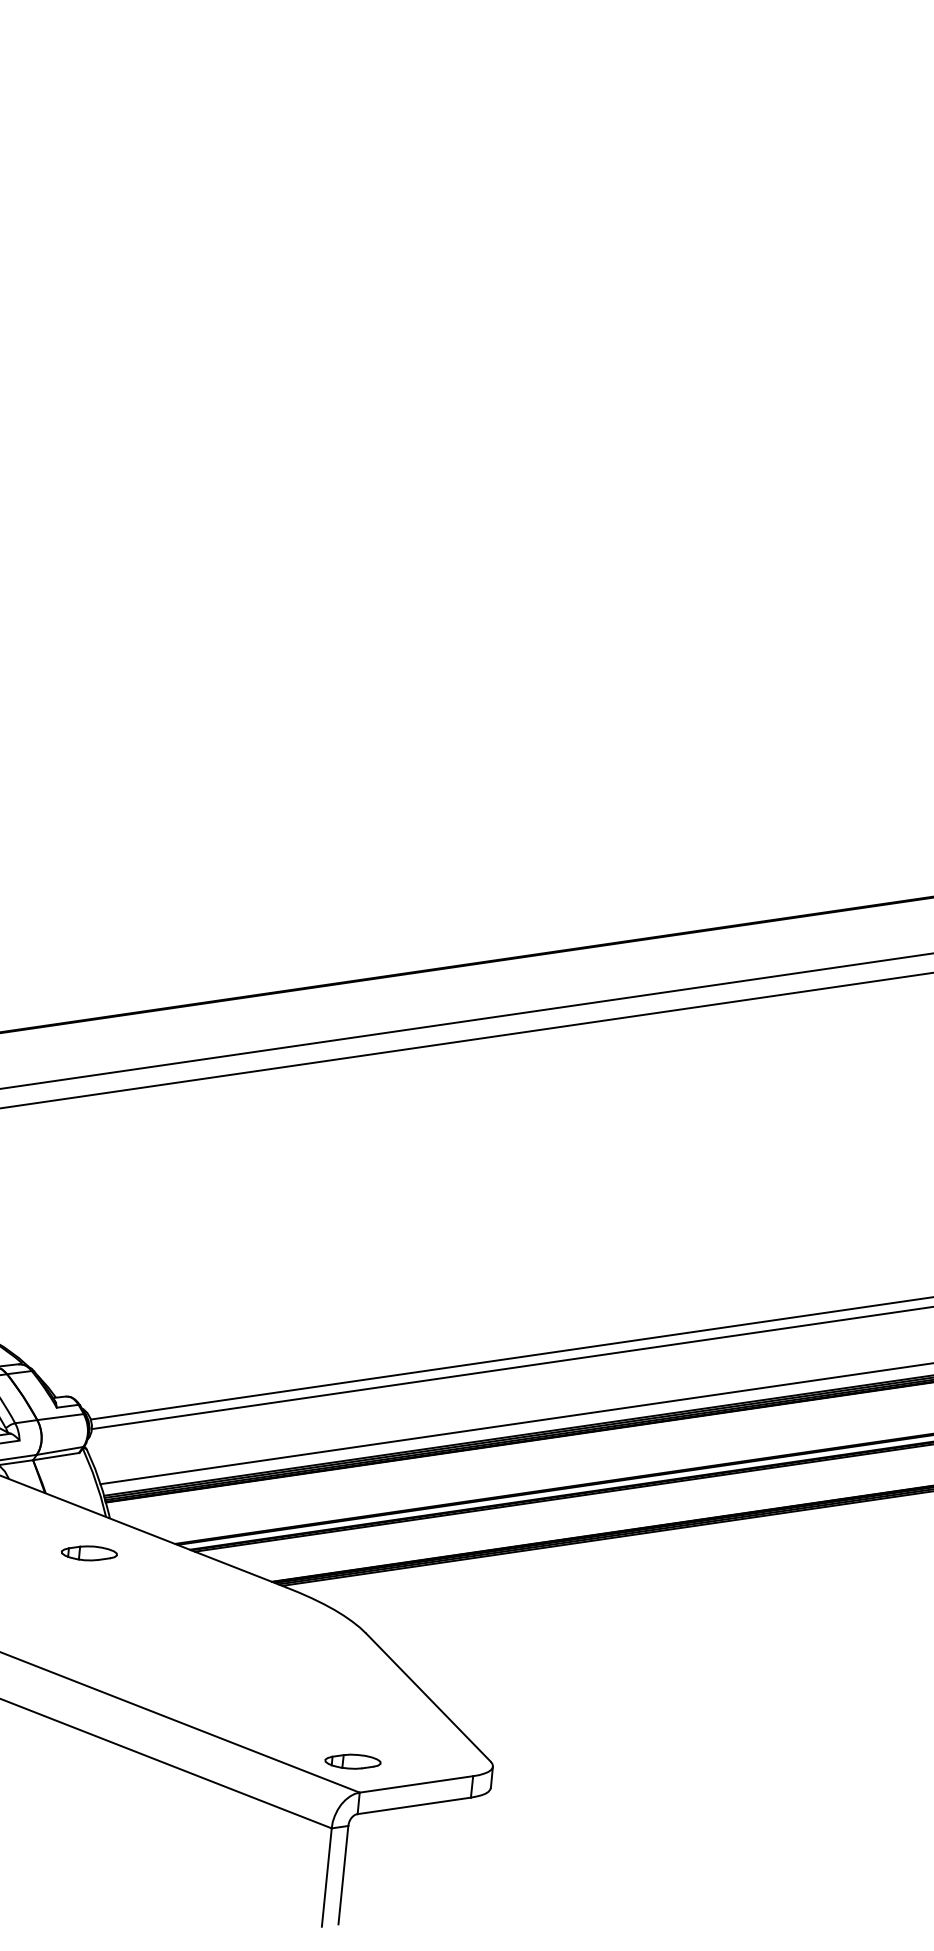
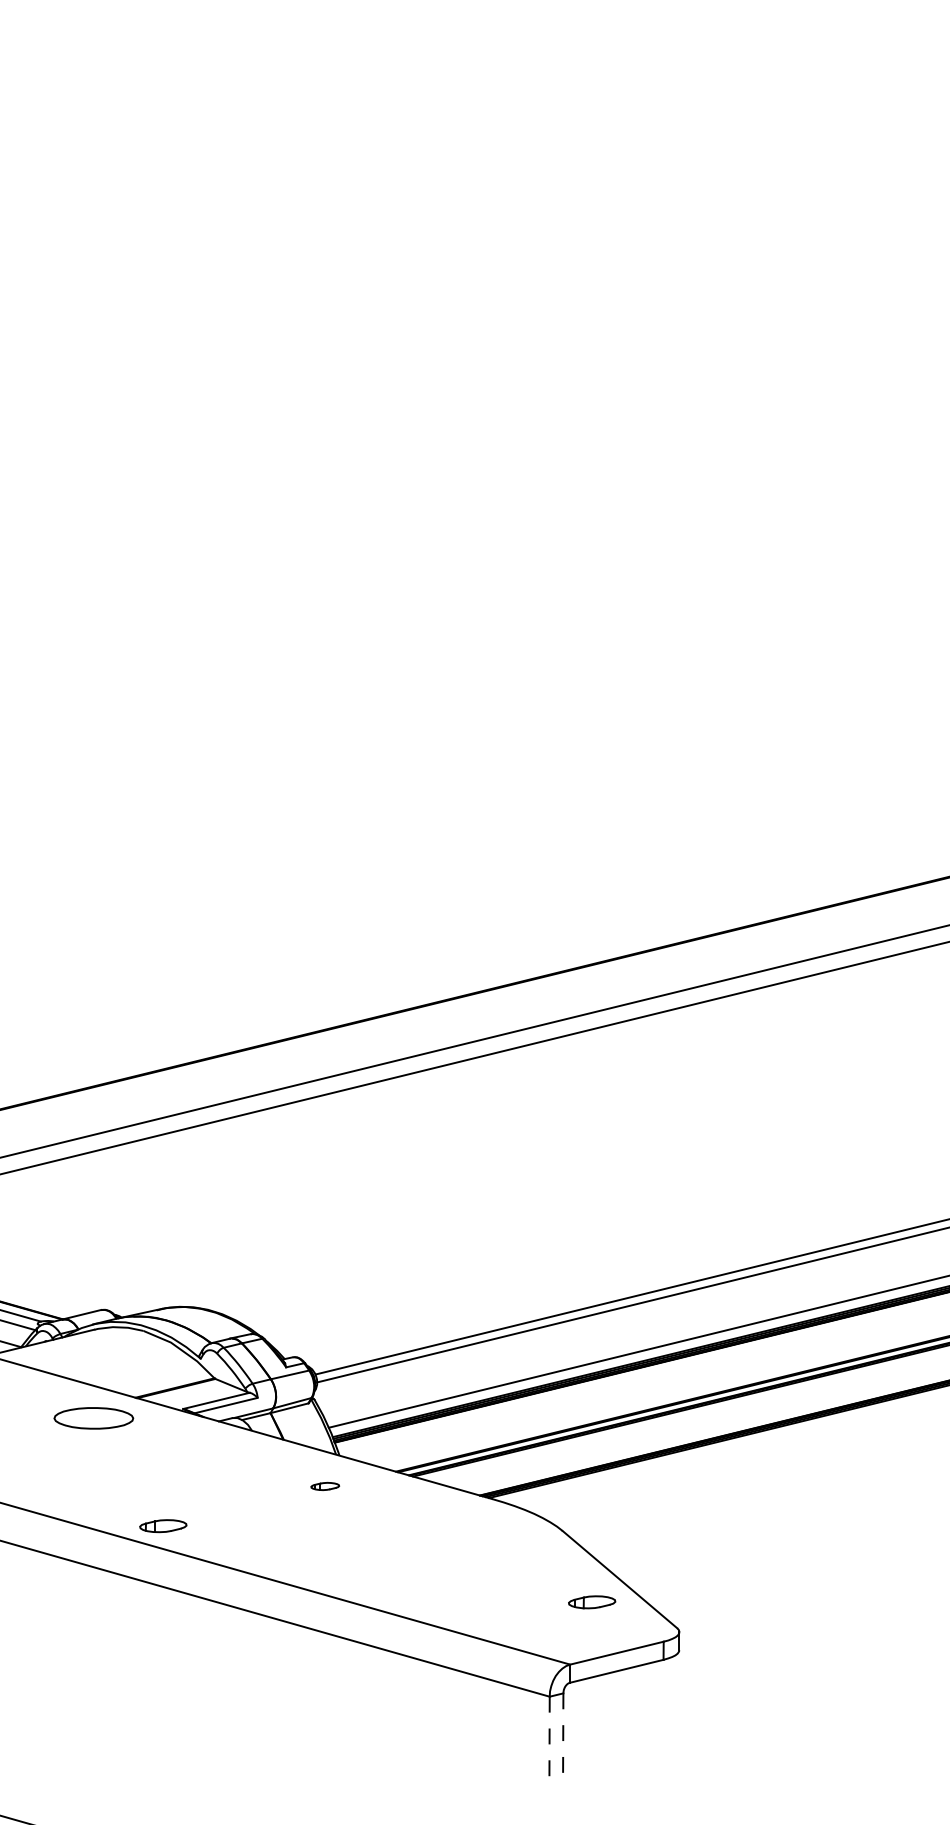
part: (89, 1553) -> (325, 1486), size x0.6
part: (353, 1761) -> (592, 1602), moved
line: (343, 1875) -> (563, 1735), solid -> dashed
line: (326, 1877) -> (549, 1738), solid -> dashed

